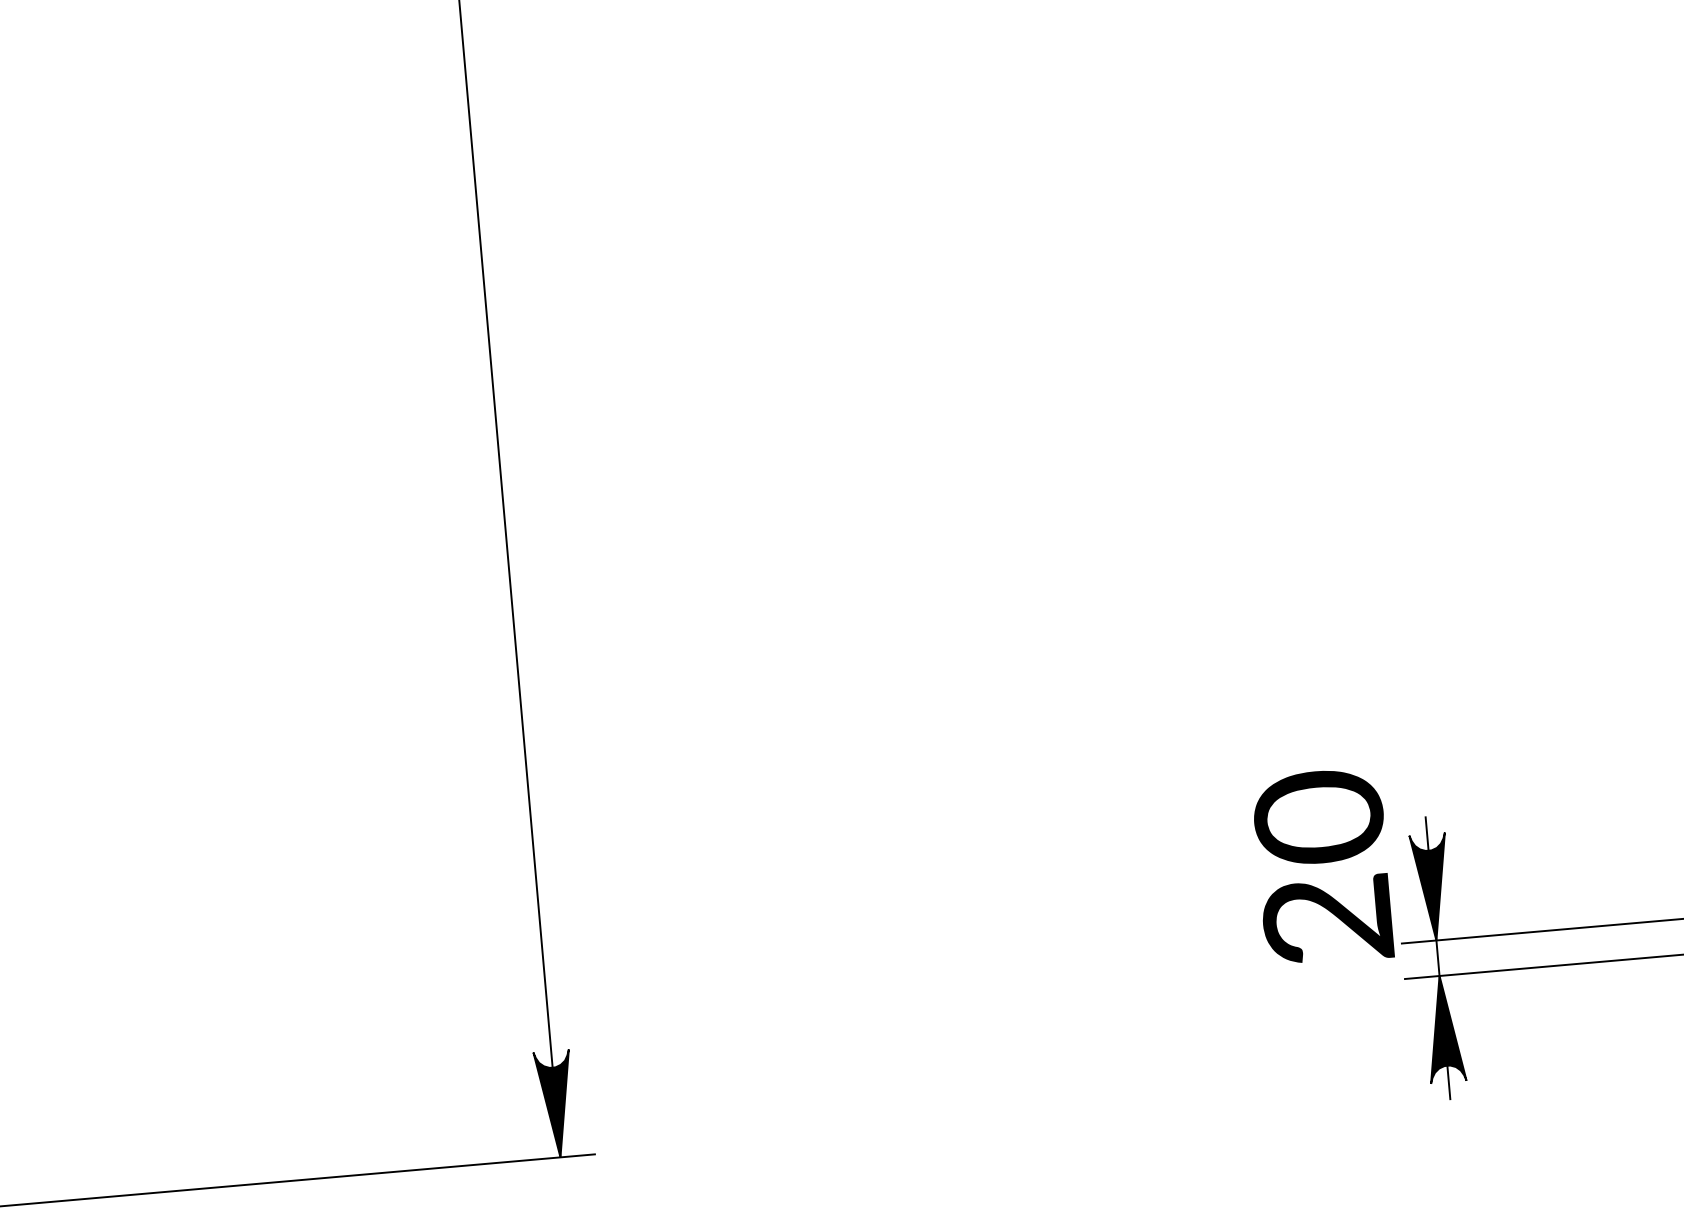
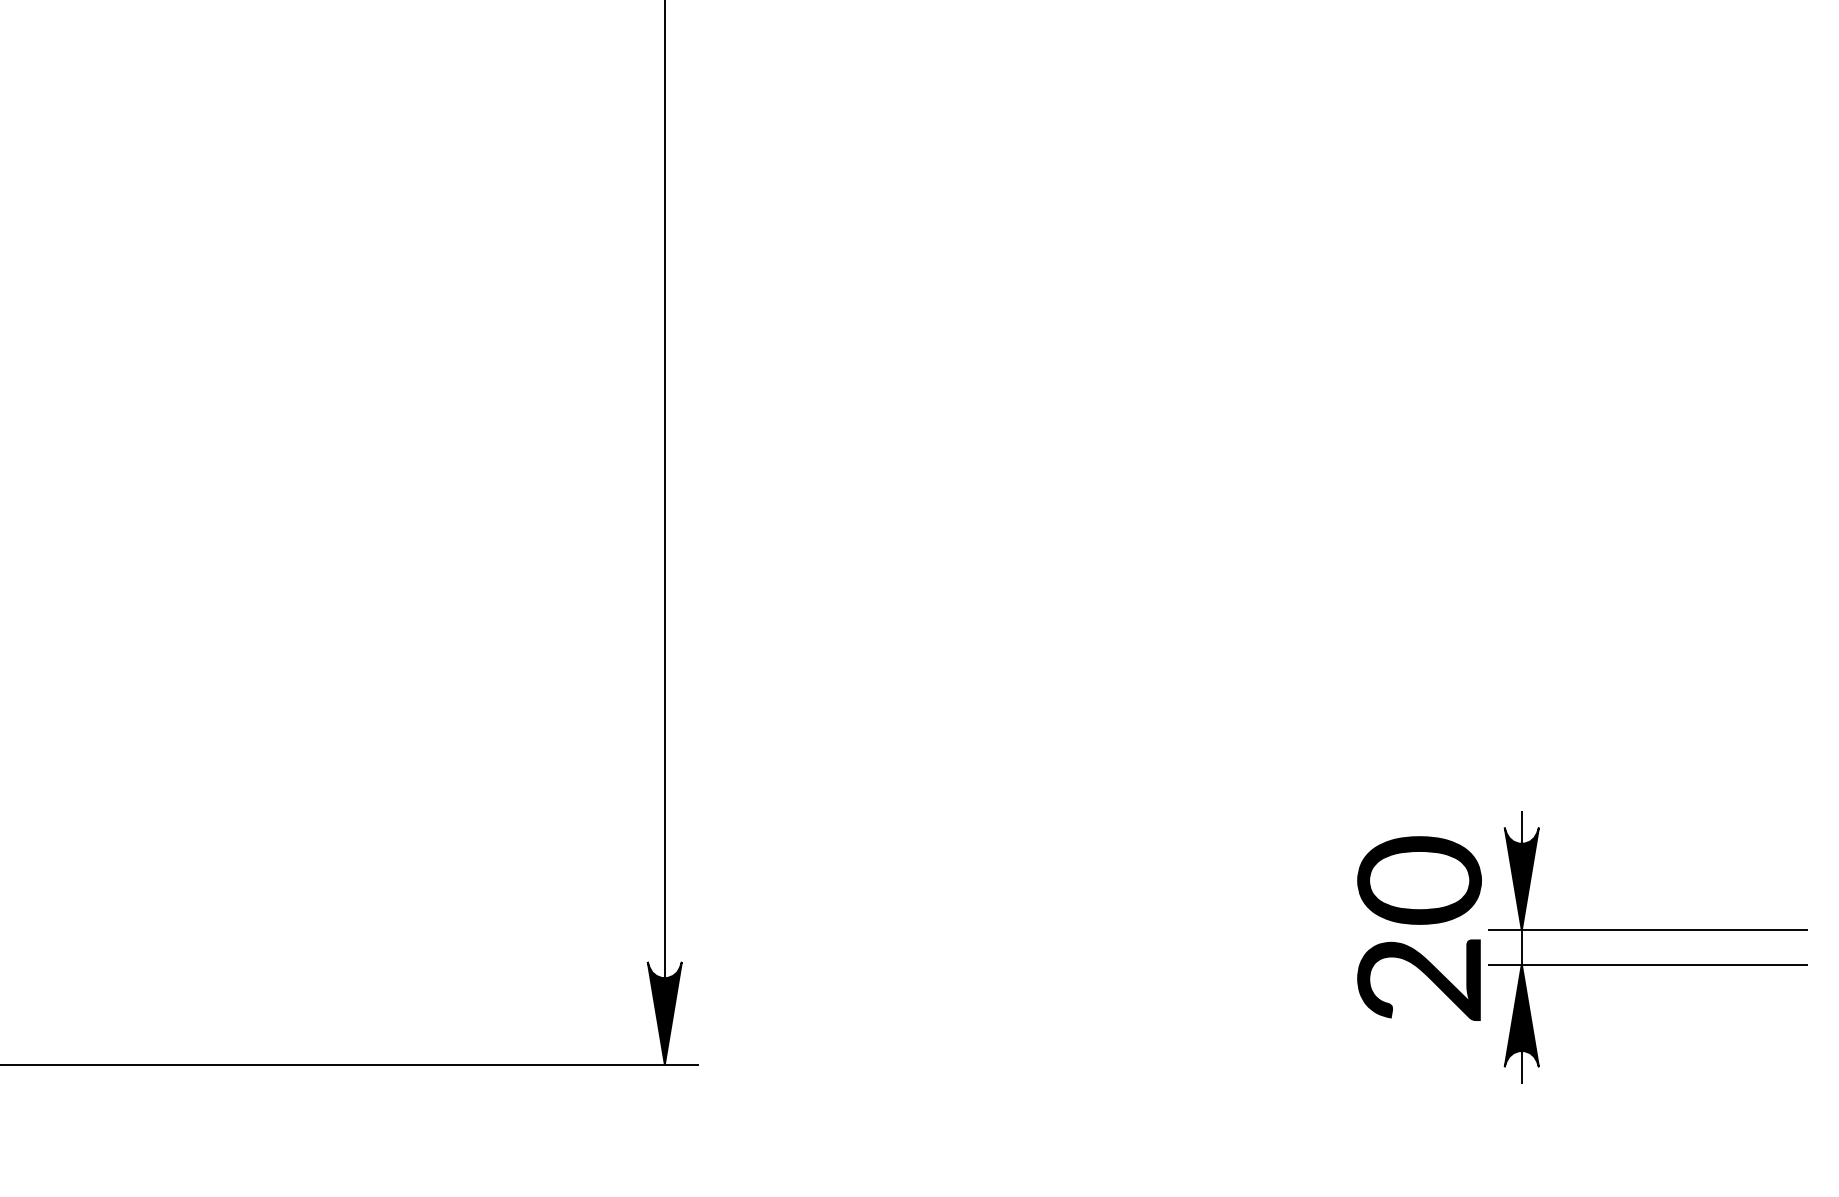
text: (1323, 867) -> (1419, 928), moved

